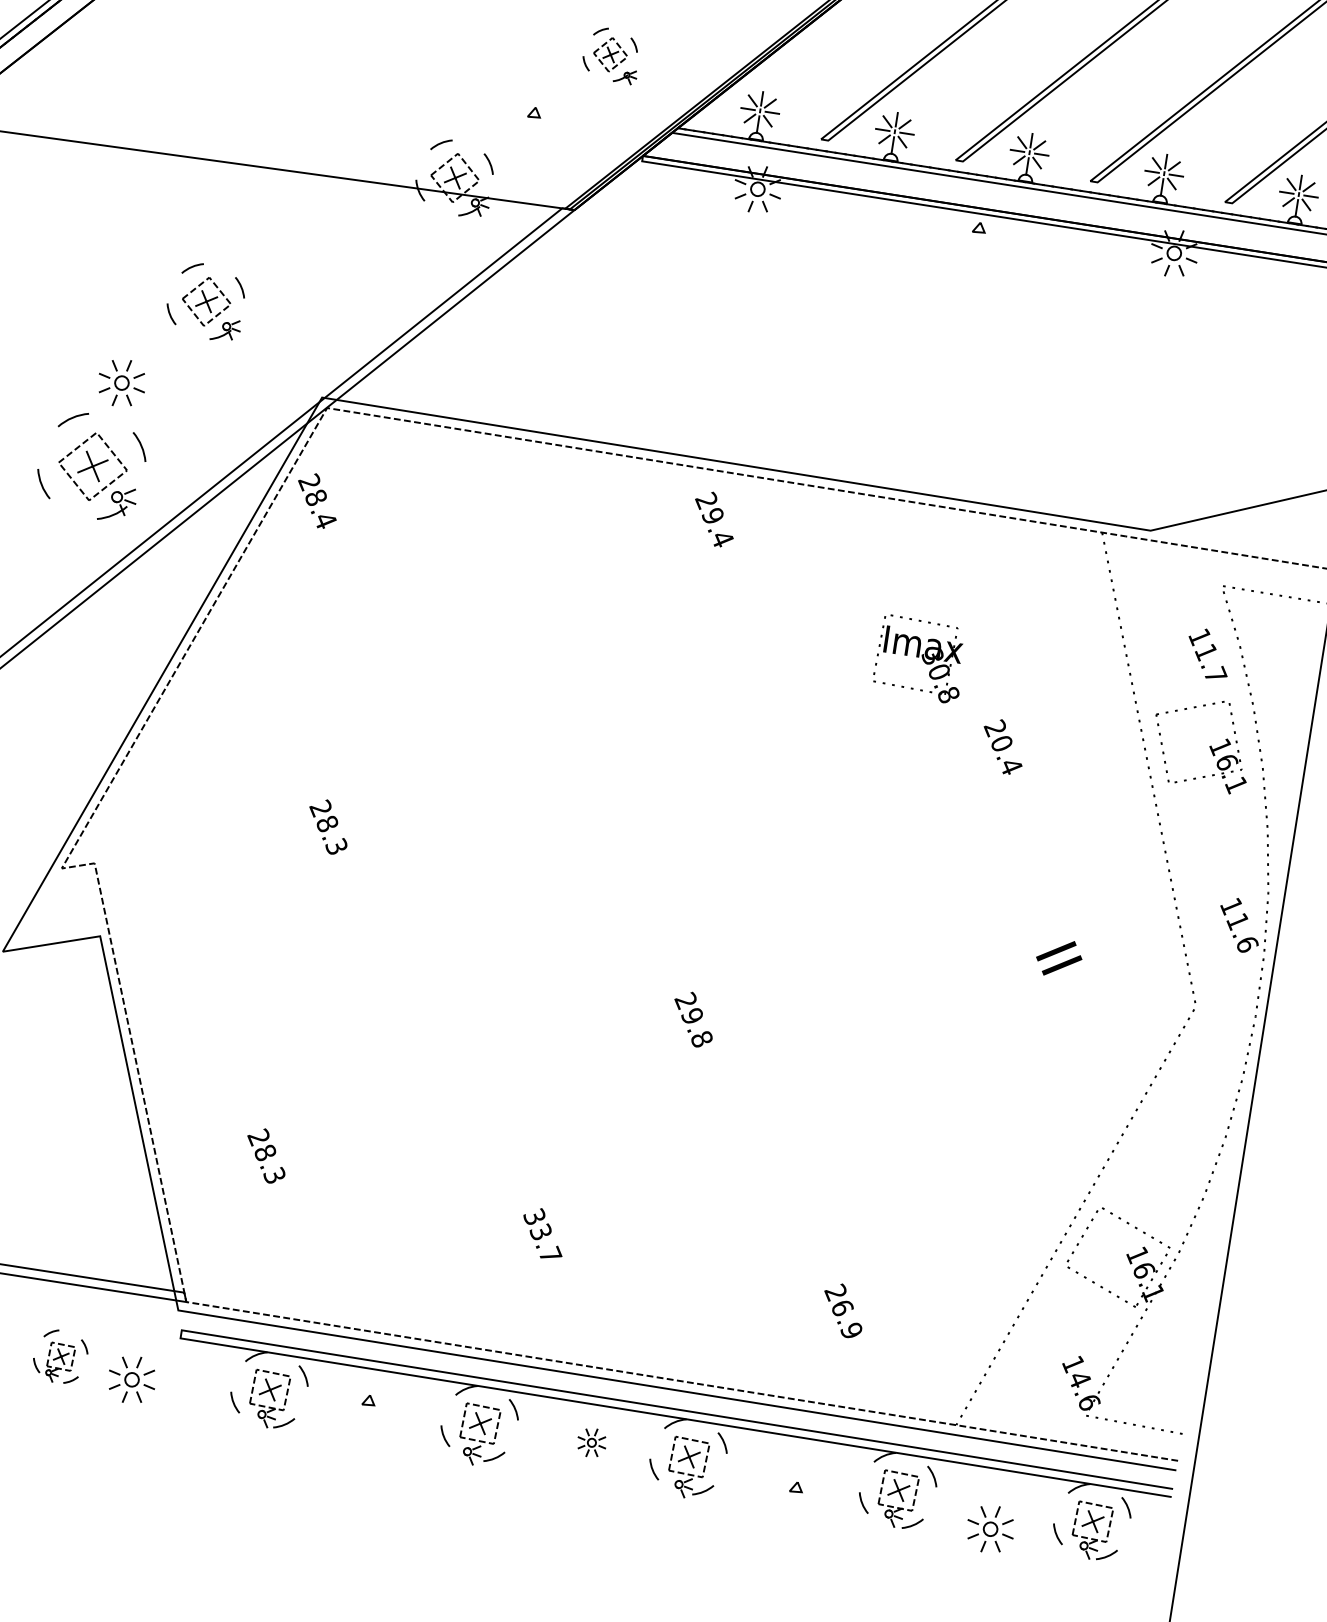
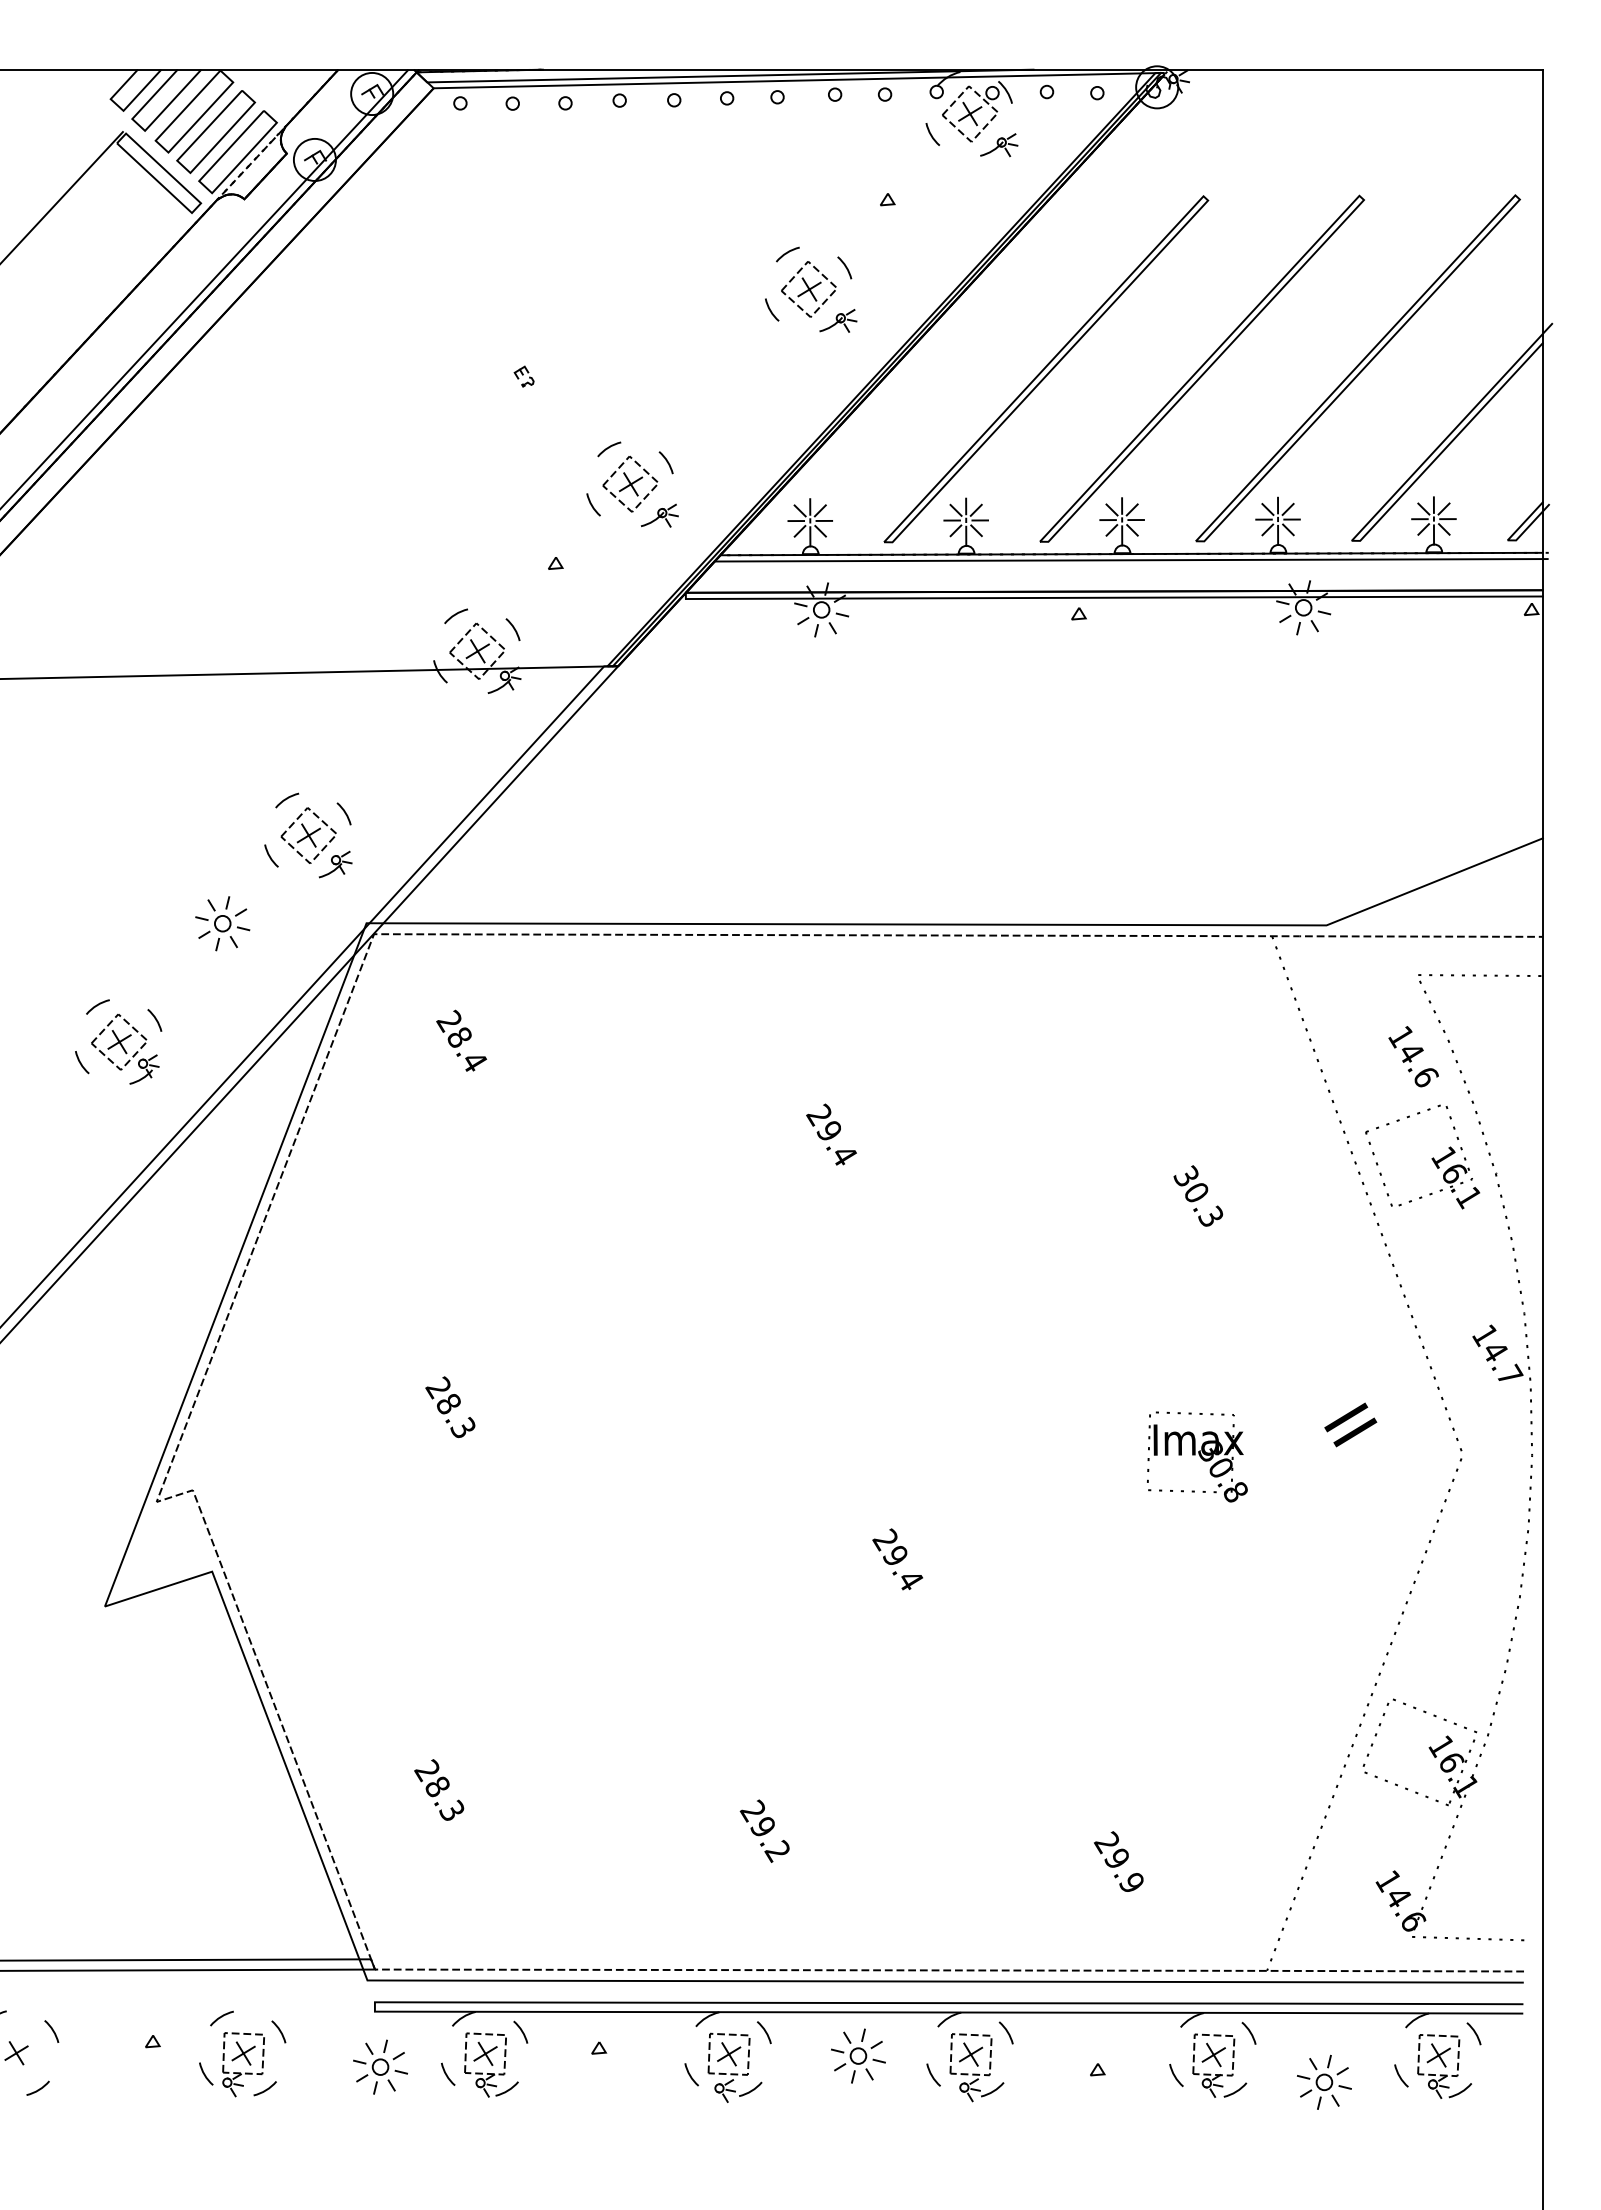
part: (611, 55) -> (632, 484), size x1.43
part: (206, 301) -> (308, 835), moved
part: (121, 382) -> (222, 923), moved
part: (91, 465) -> (118, 1041), size x0.71
text: (317, 500) -> (461, 1040), moved
text: (714, 519) -> (831, 1134), moved
part: (920, 658) -> (1197, 1456), moved
text: (1211, 663) -> (1418, 1064), 11.7 -> 14.6
text: (1003, 746) -> (1198, 1195), 20.4 -> 30.3
text: (1242, 932) -> (1502, 1362), 11.6 -> 14.7
text: (1059, 957) -> (1350, 1424), moved
text: (701, 1039) -> (910, 1580), 29.8 -> 29.4
text: (542, 1235) -> (765, 1830), 33.7 -> 29.2
text: (842, 1307) -> (1117, 1858), 26.9 -> 29.9
part: (60, 1356) -> (242, 2053), size x1.43
part: (132, 1379) -> (380, 2066), moved
part: (592, 1442) -> (858, 2055), size x1.67

